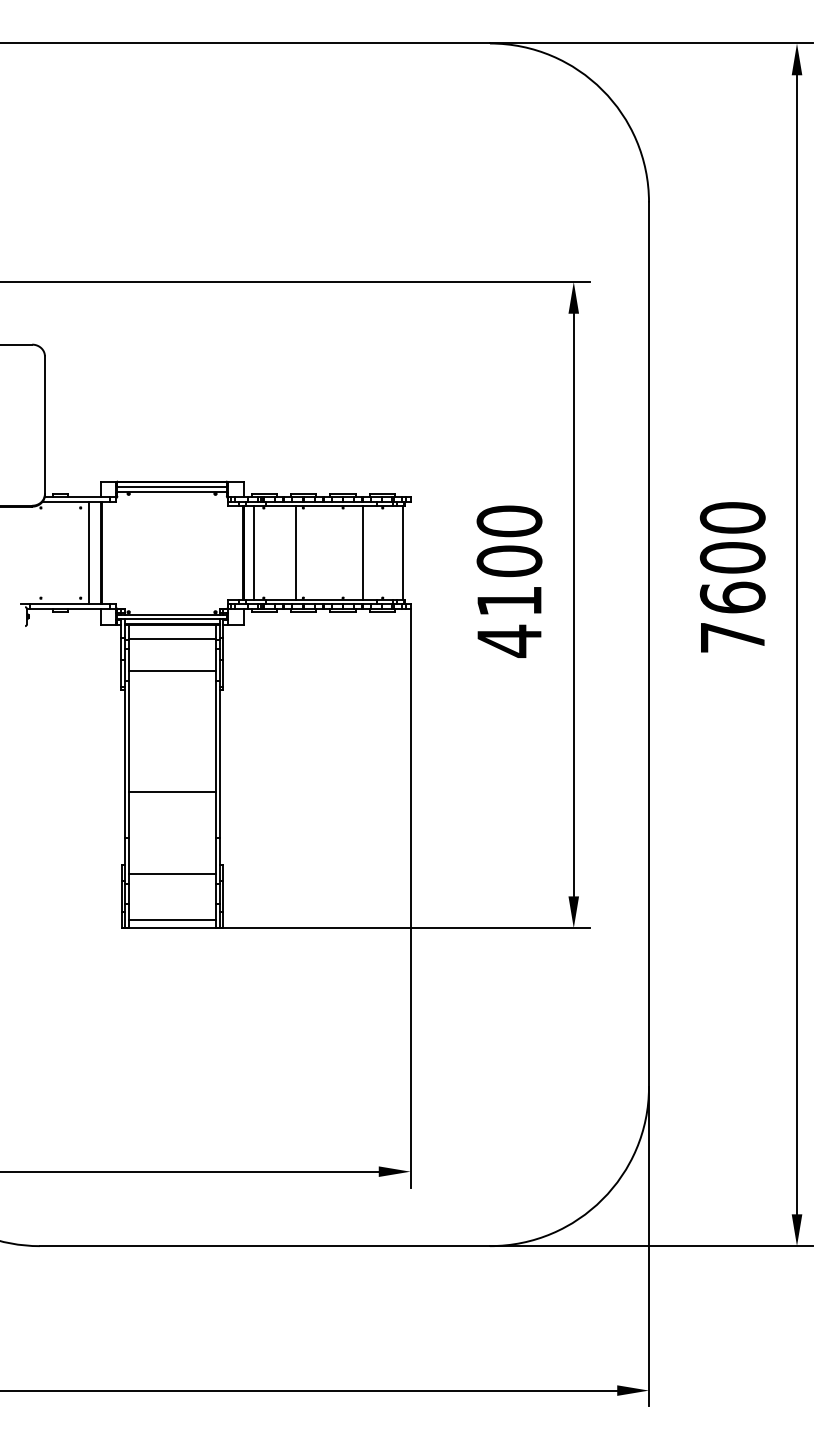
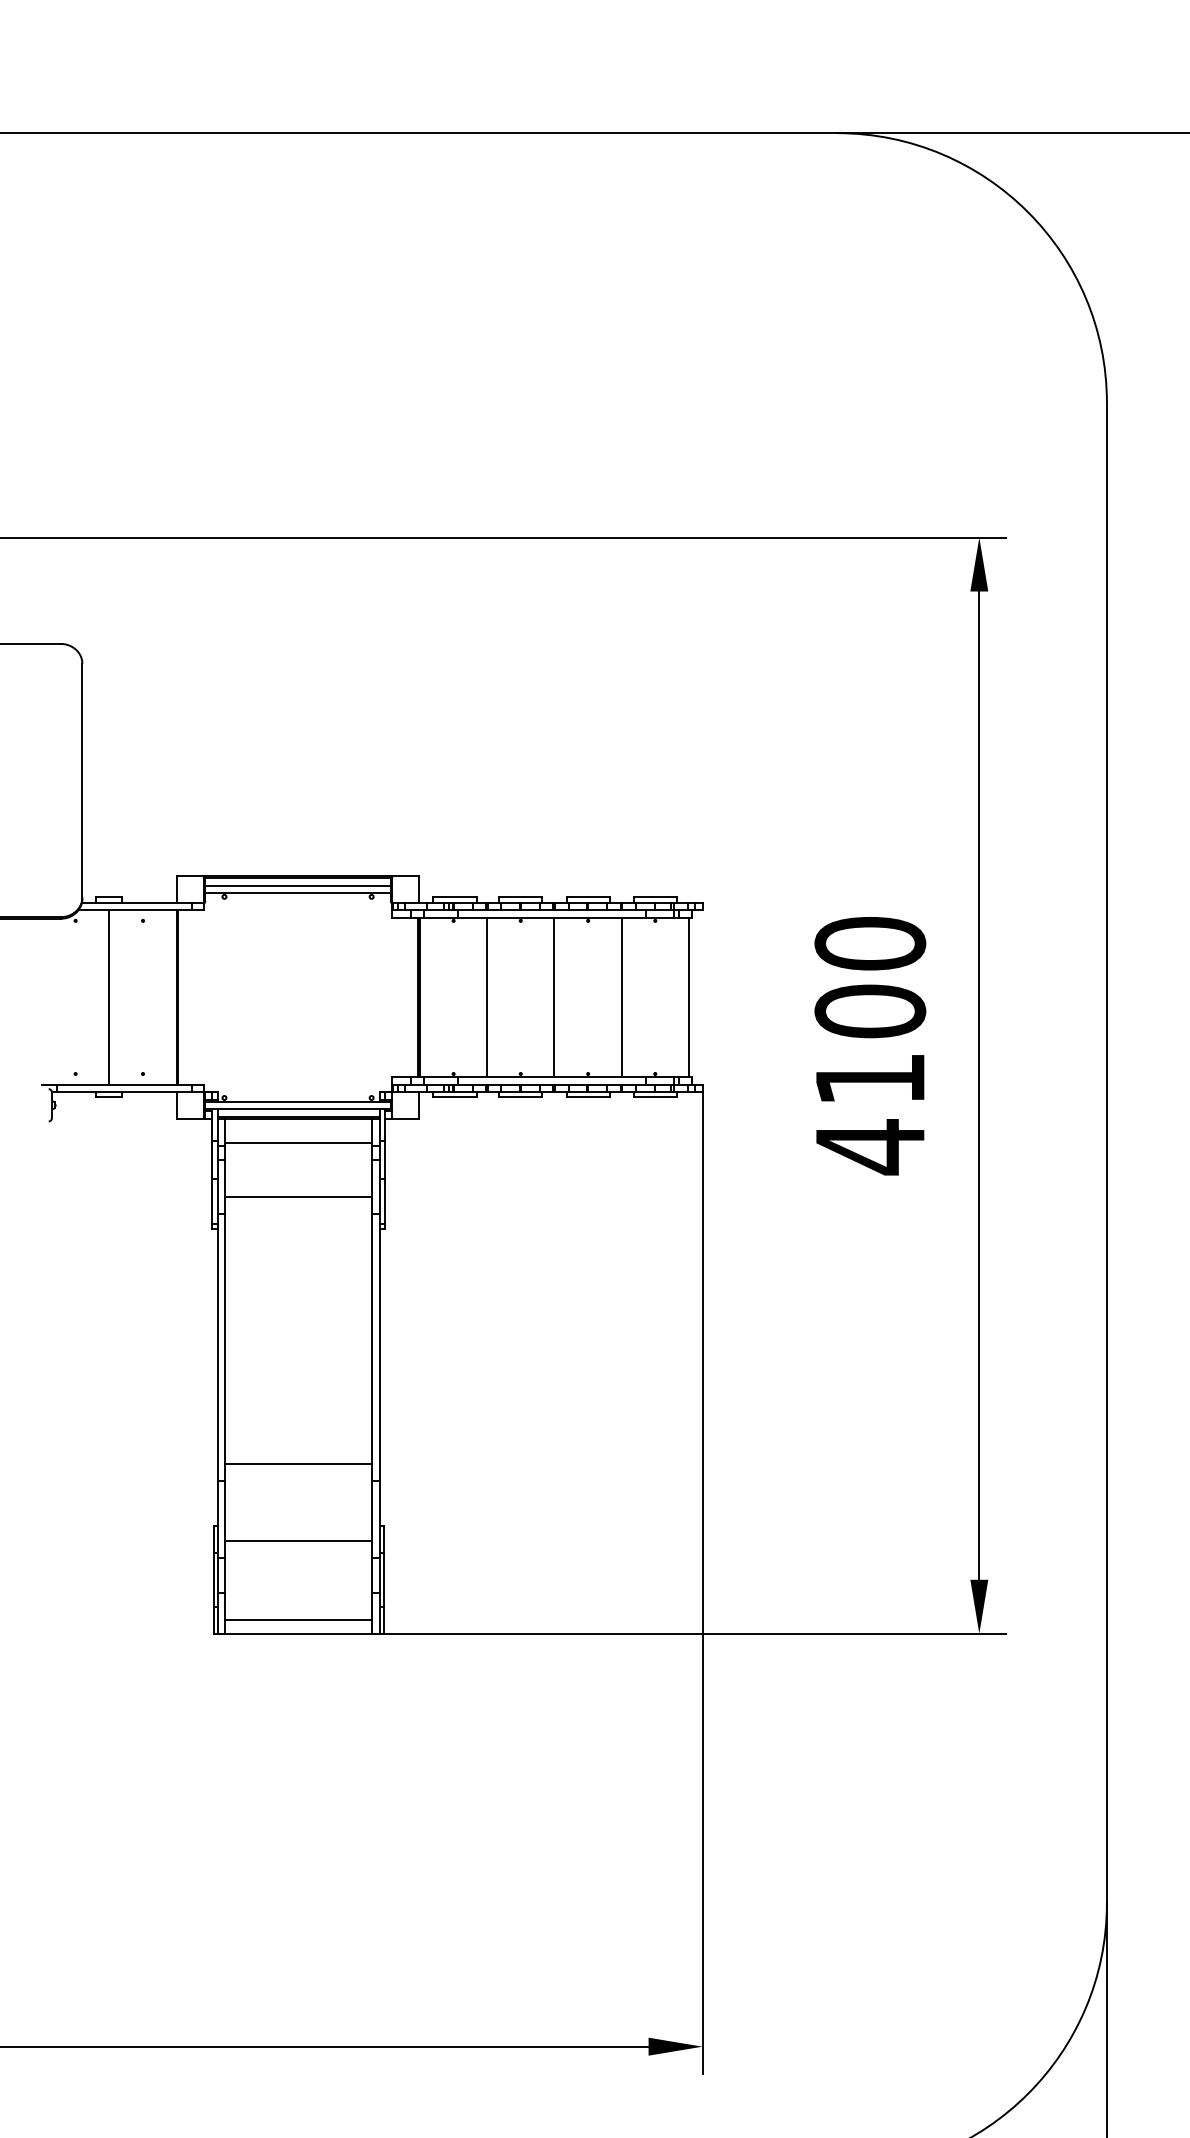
line: (88, 552) -> (108, 996), moved
line: (253, 553) -> (486, 998), moved
line: (296, 553) -> (554, 998), moved
line: (172, 792) -> (298, 1464), moved

